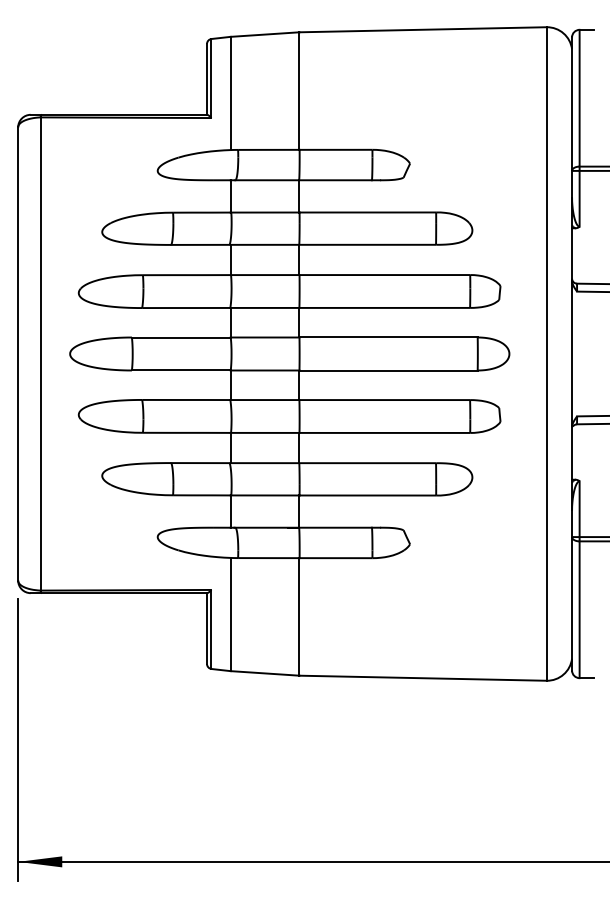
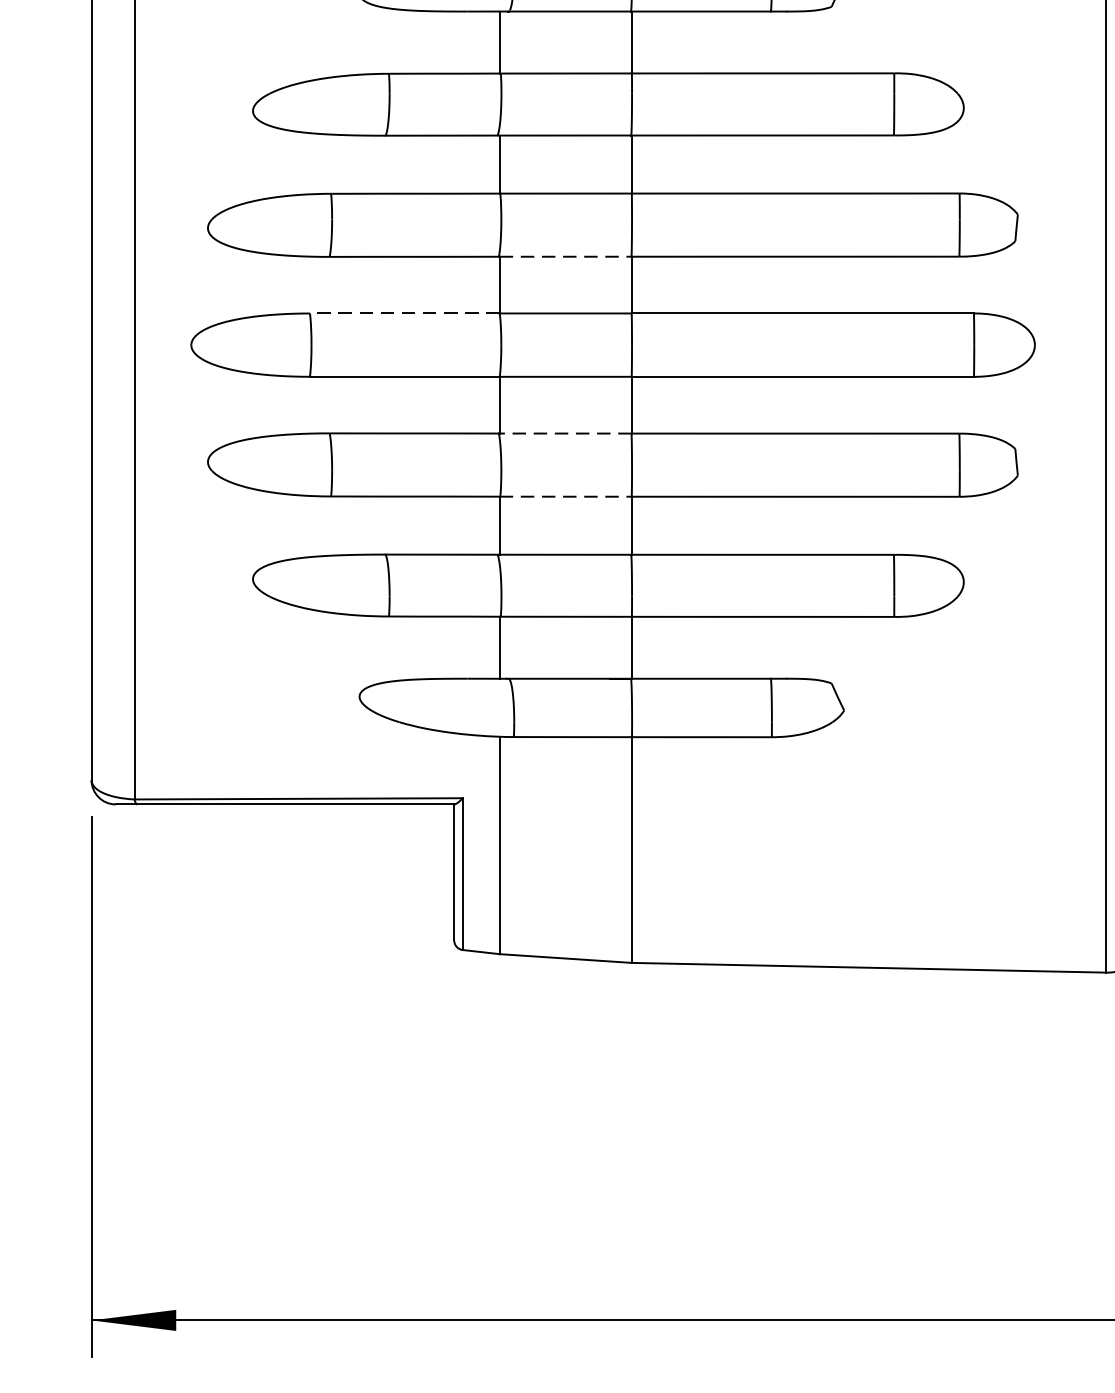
line: (265, 307) -> (566, 255), solid -> dashed
line: (180, 337) -> (403, 313), solid -> dashed
line: (264, 400) -> (564, 434), solid -> dashed
line: (265, 432) -> (566, 495), solid -> dashed

